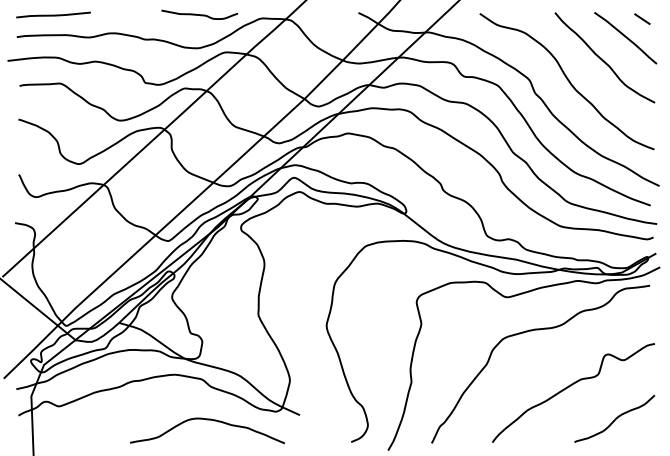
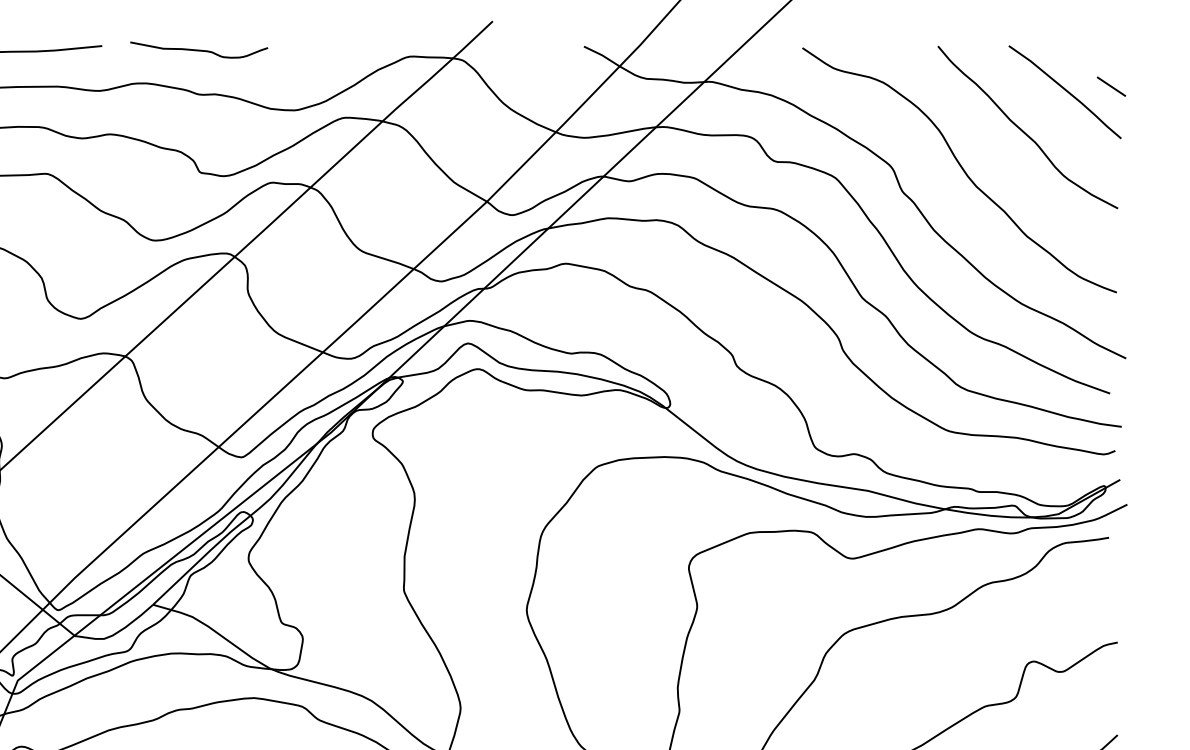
curve: (199, 14) -> (198, 49), moved
line: (642, 18) -> (1111, 85), moved

